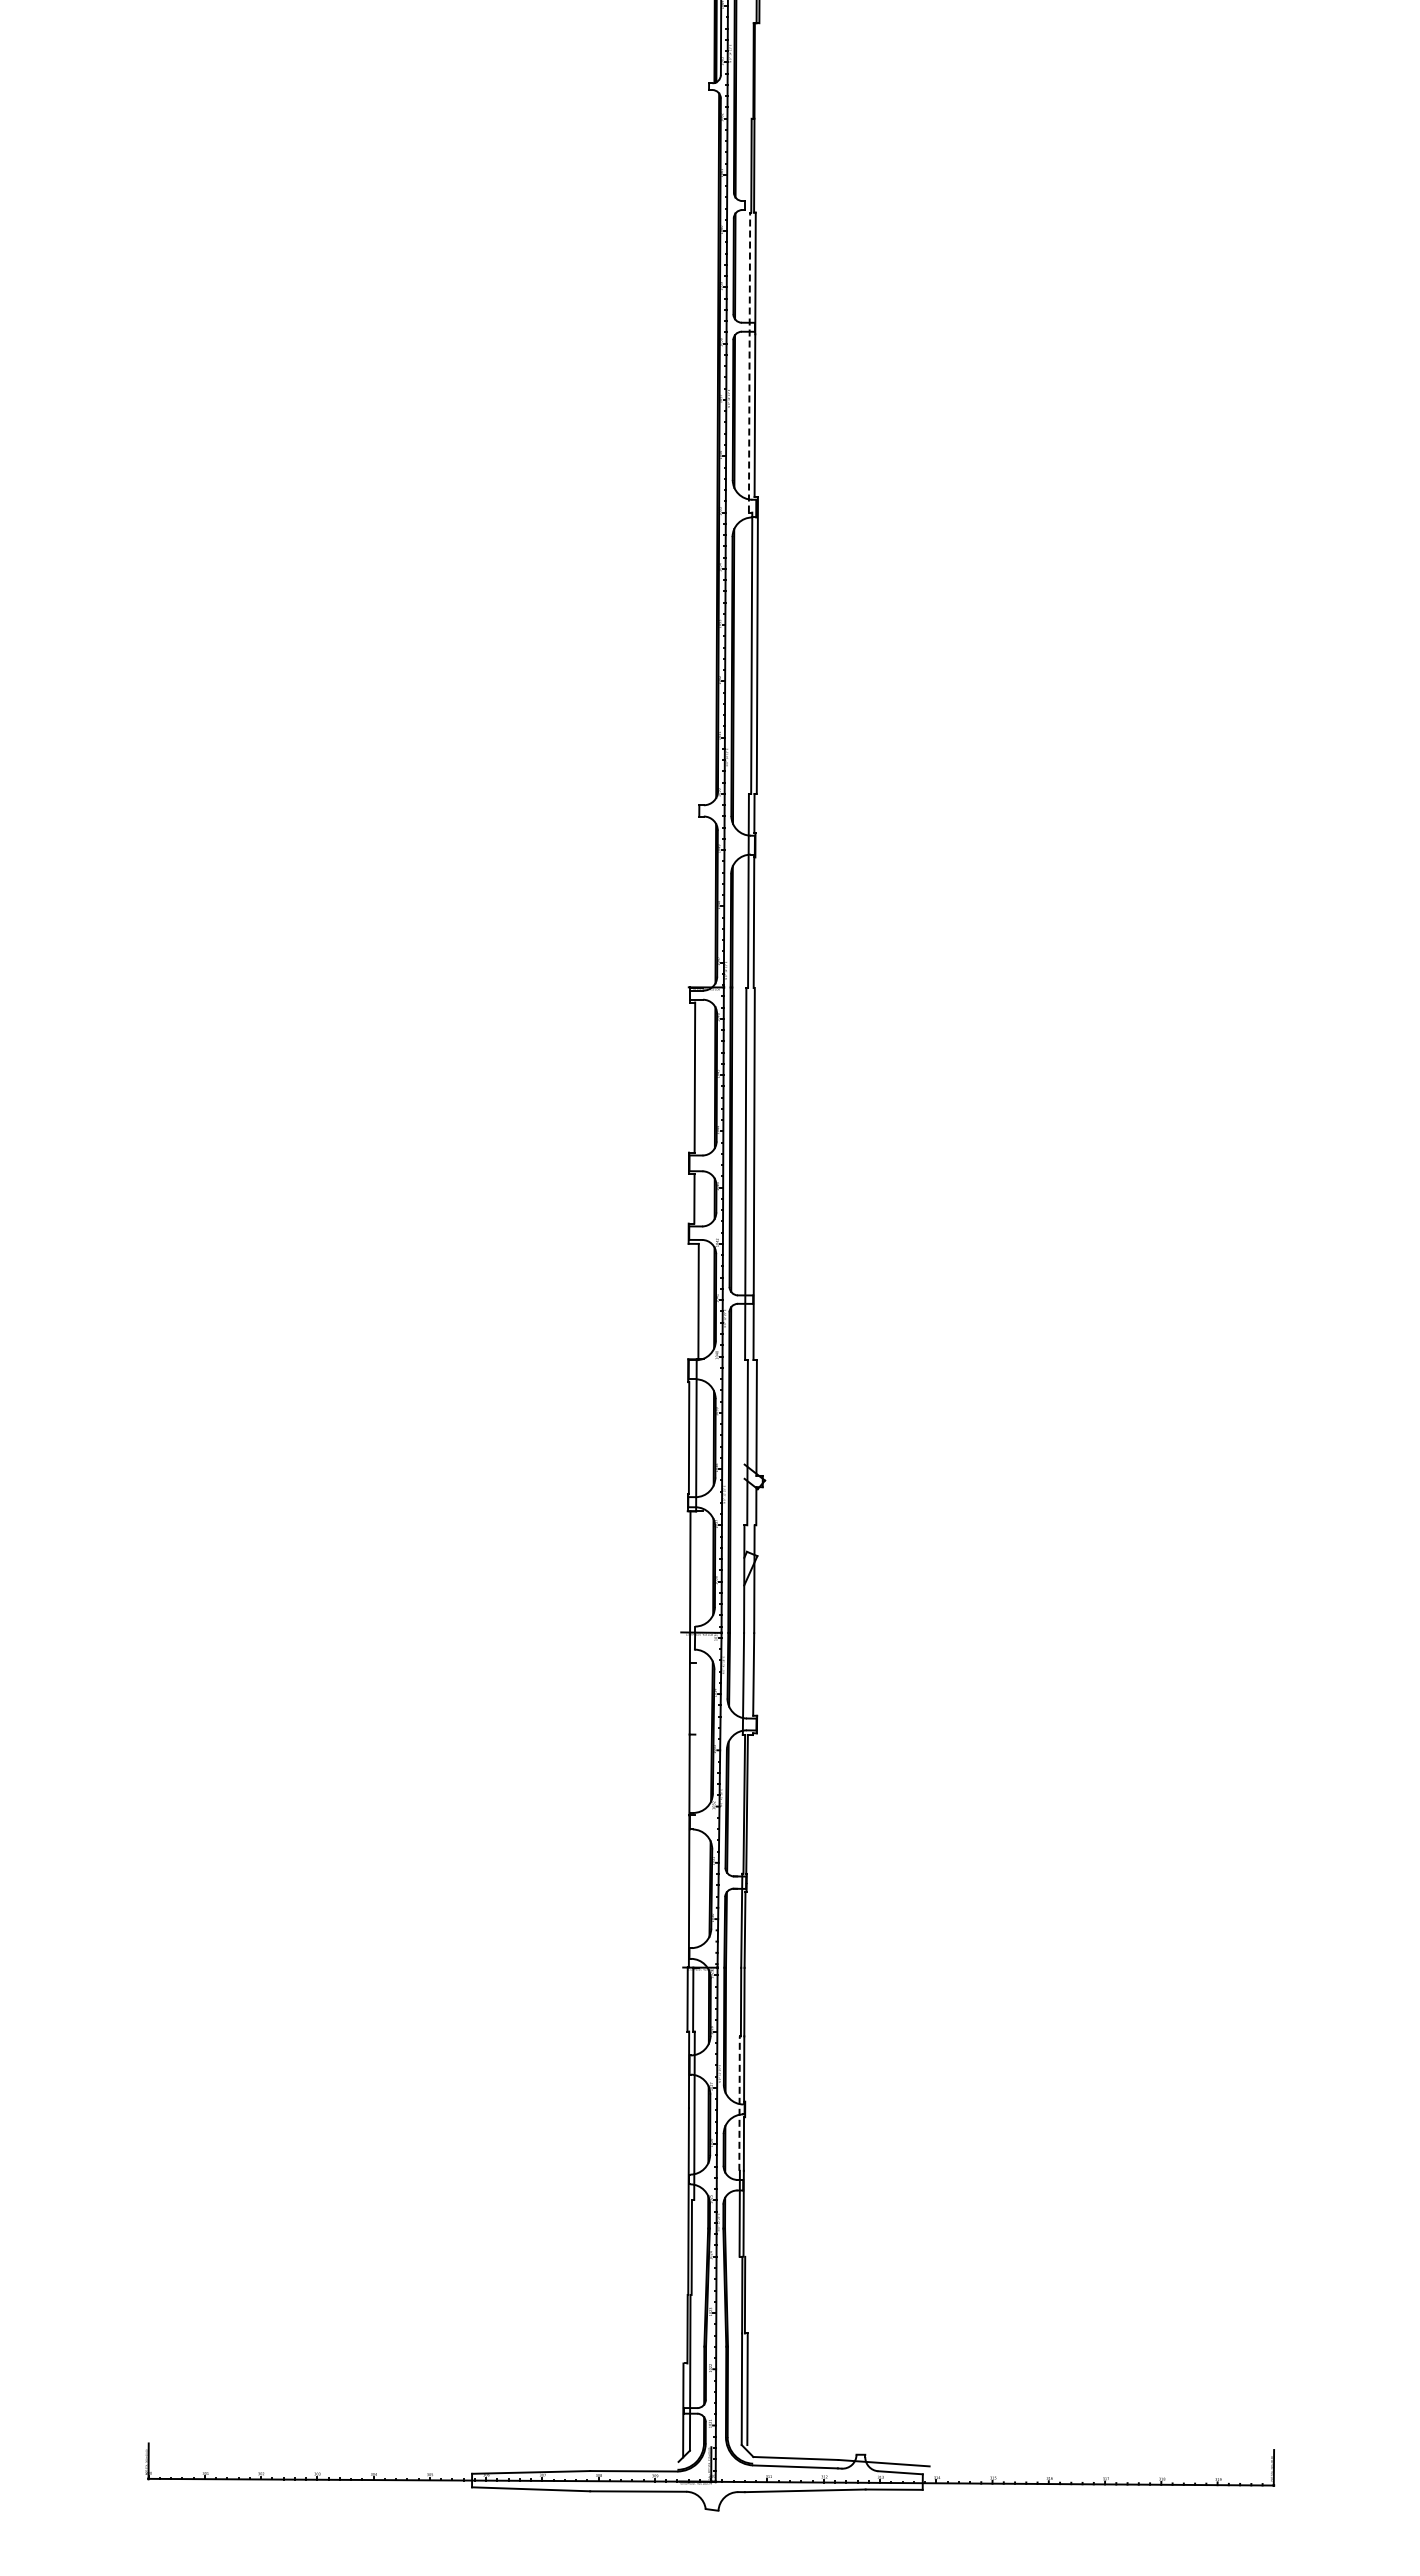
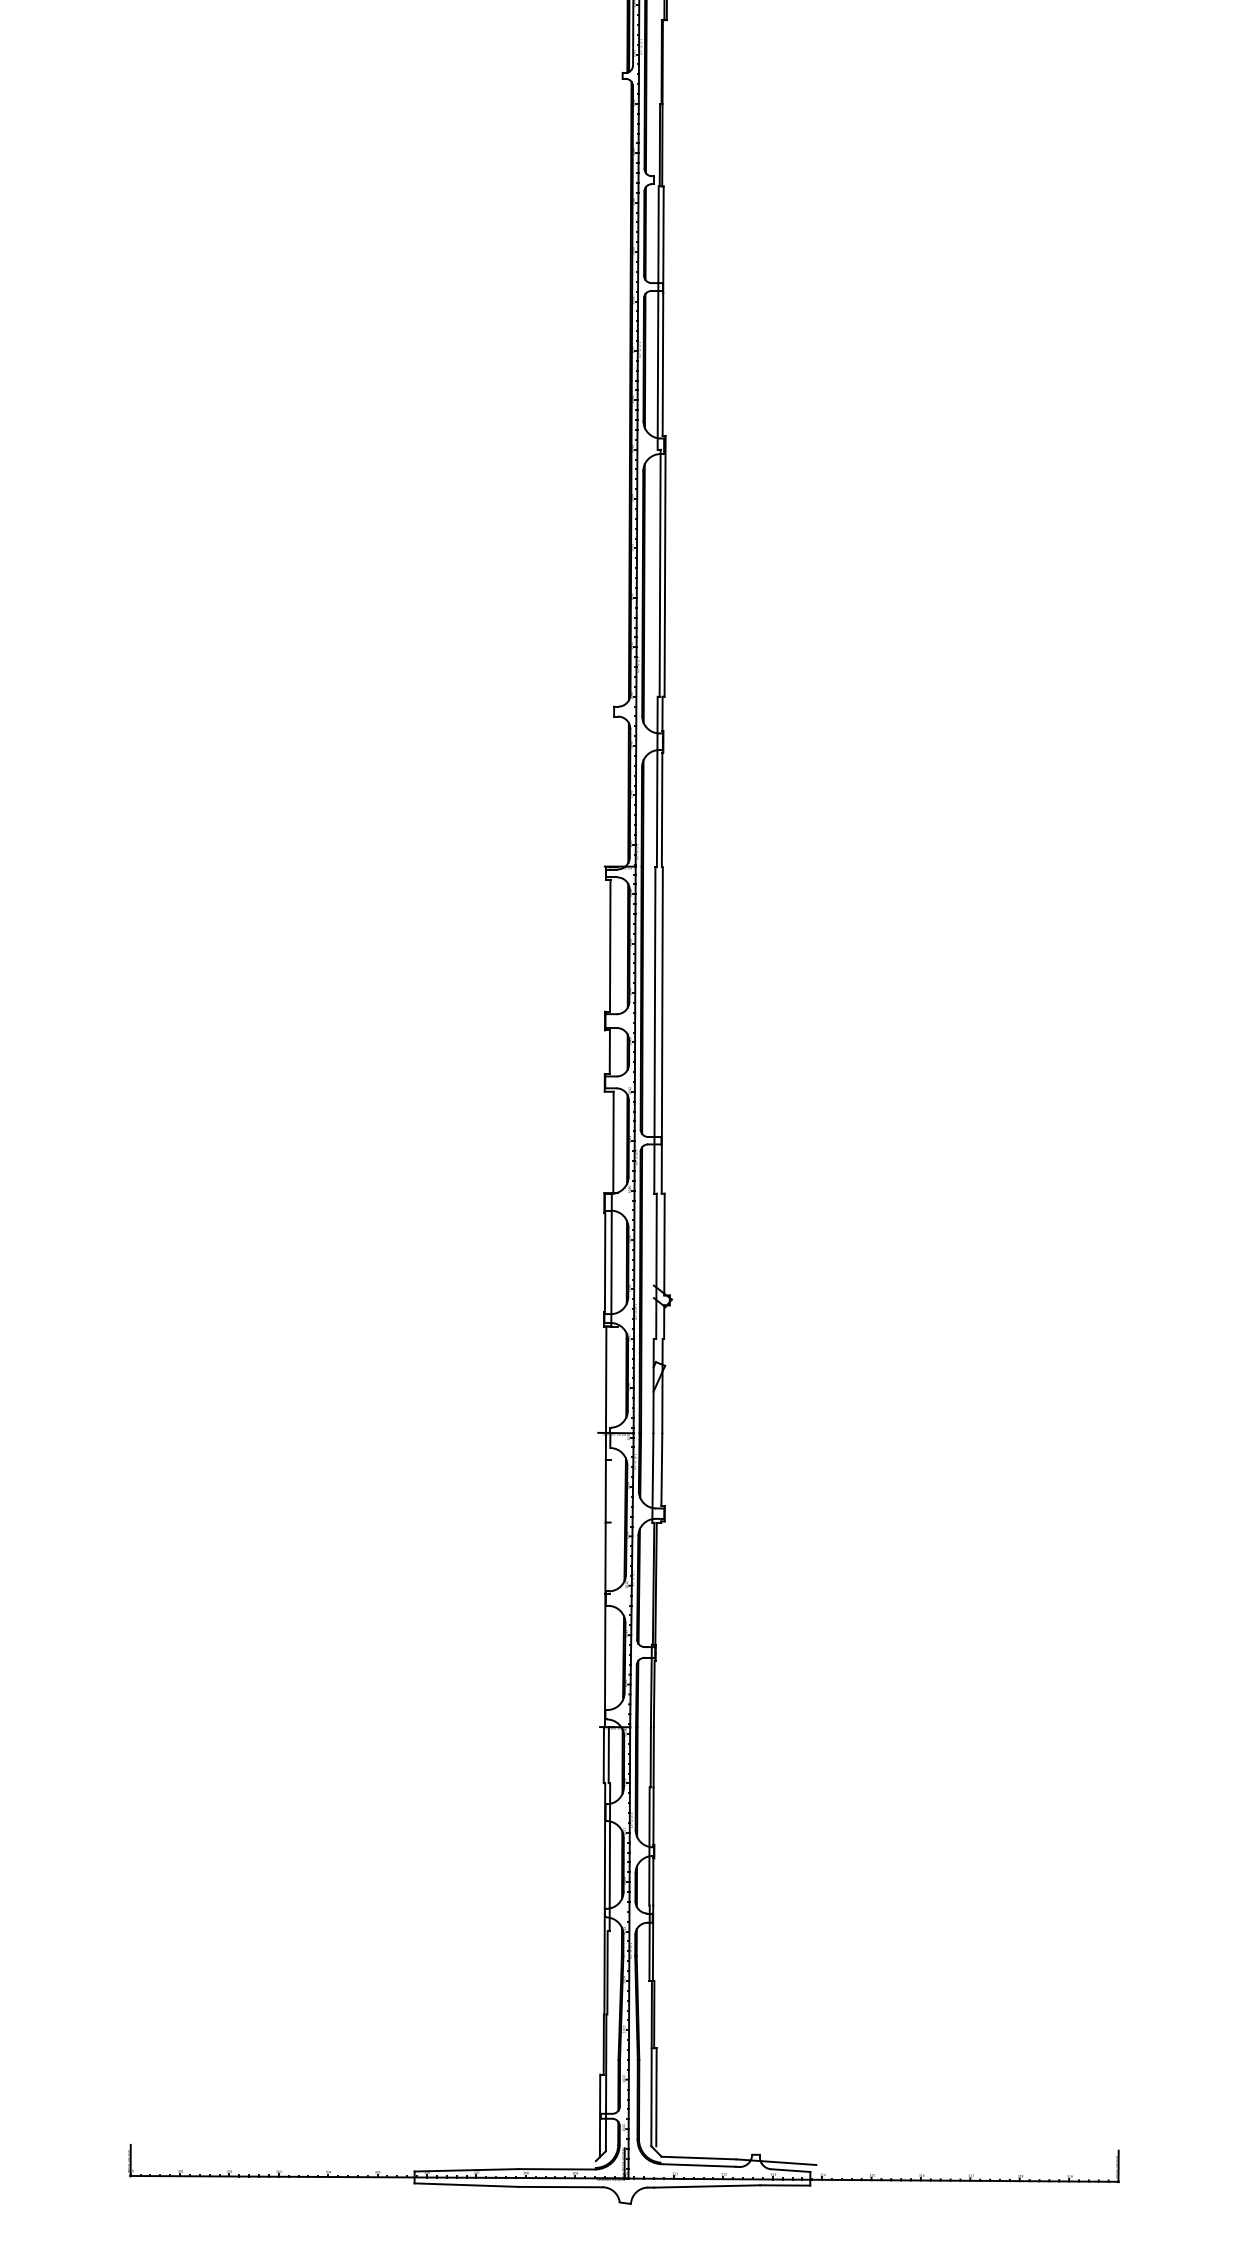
line: (749, 362) -> (658, 318), dashed -> solid
line: (739, 2103) -> (649, 1846), dashed -> solid

